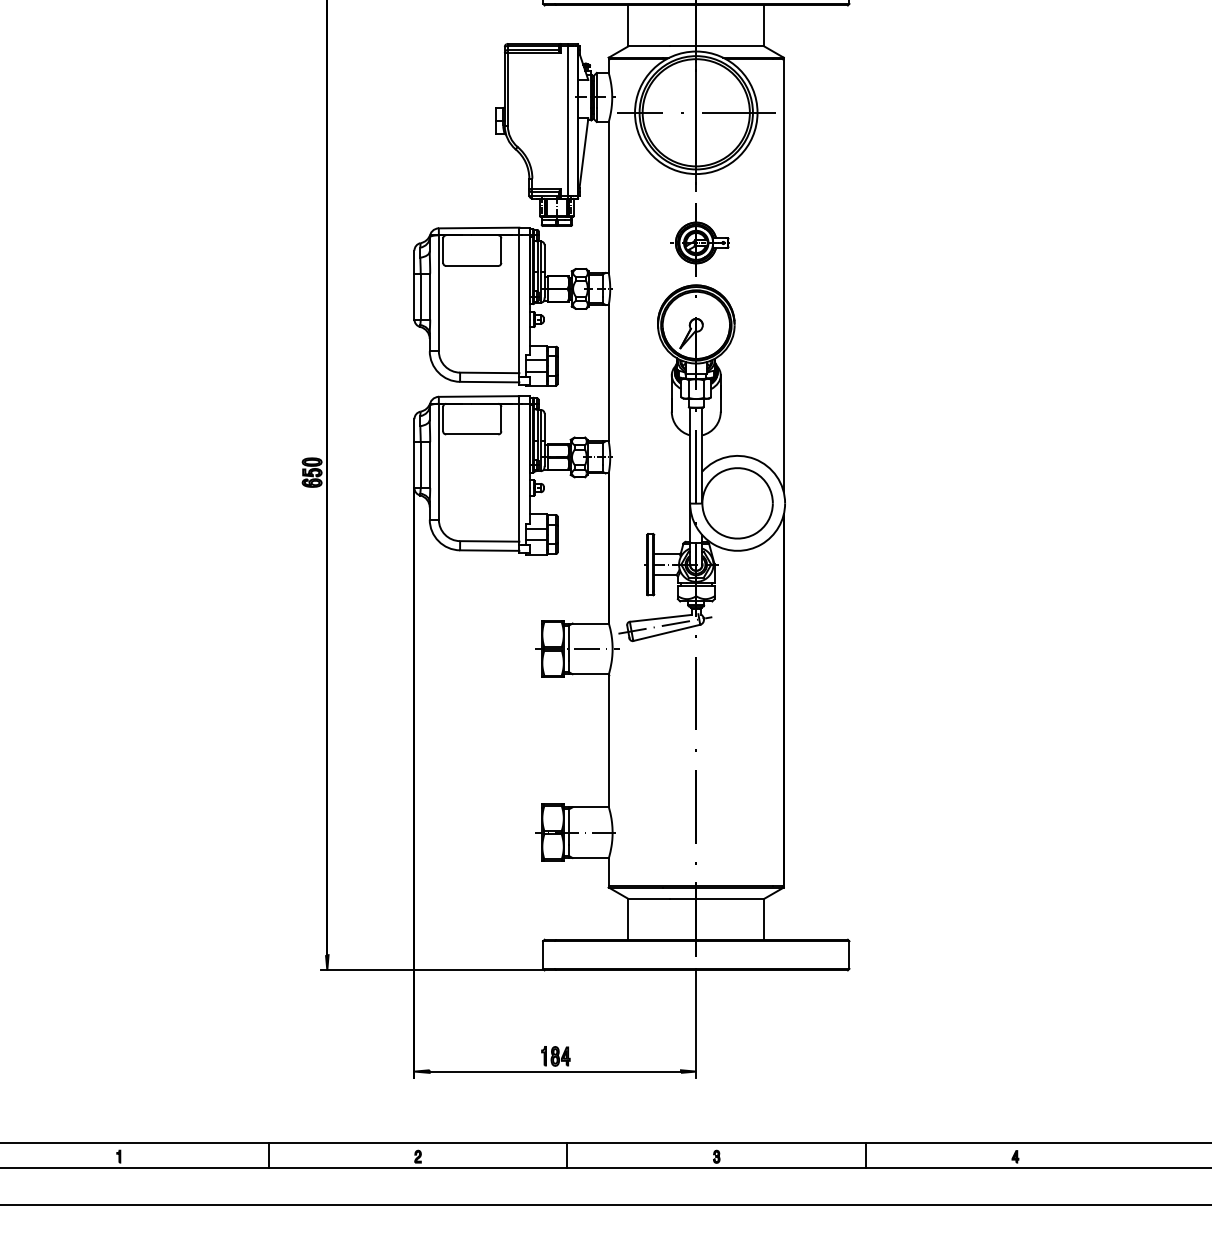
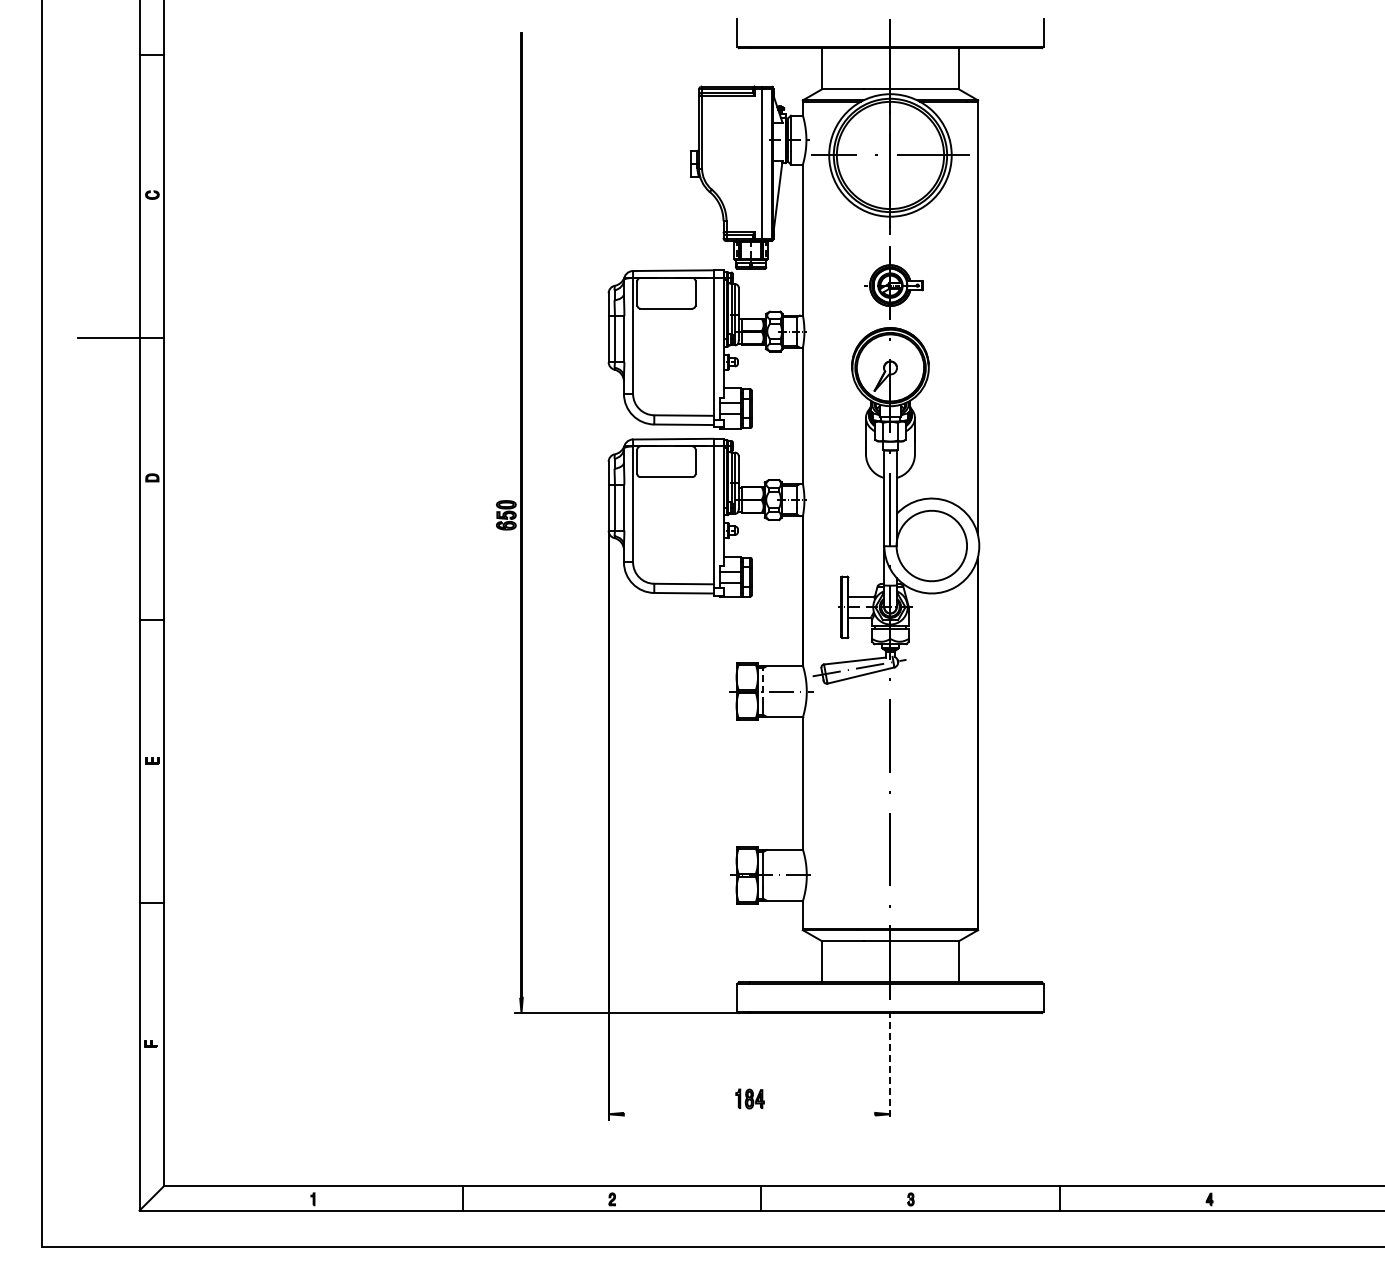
line: (569, 641) -> (763, 684), solid -> dashed
line: (696, 1023) -> (890, 1066), solid -> dashed
line: (555, 1071) -> (749, 1114), removed

